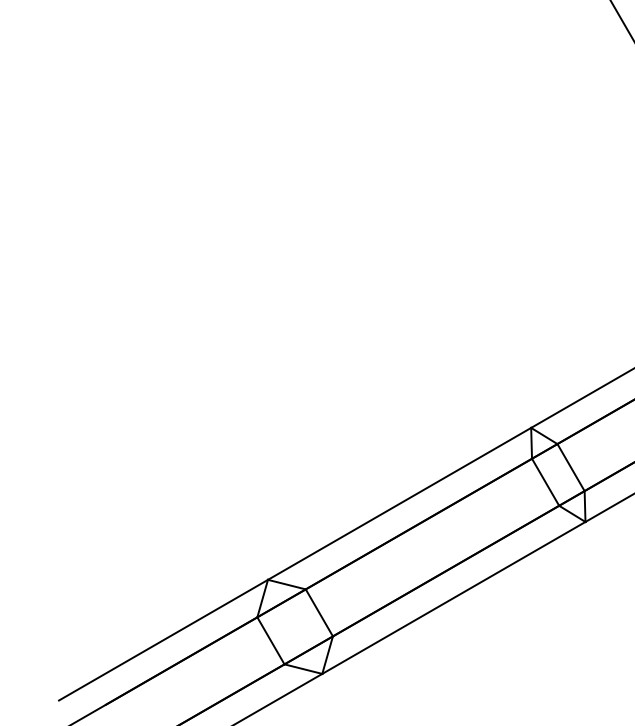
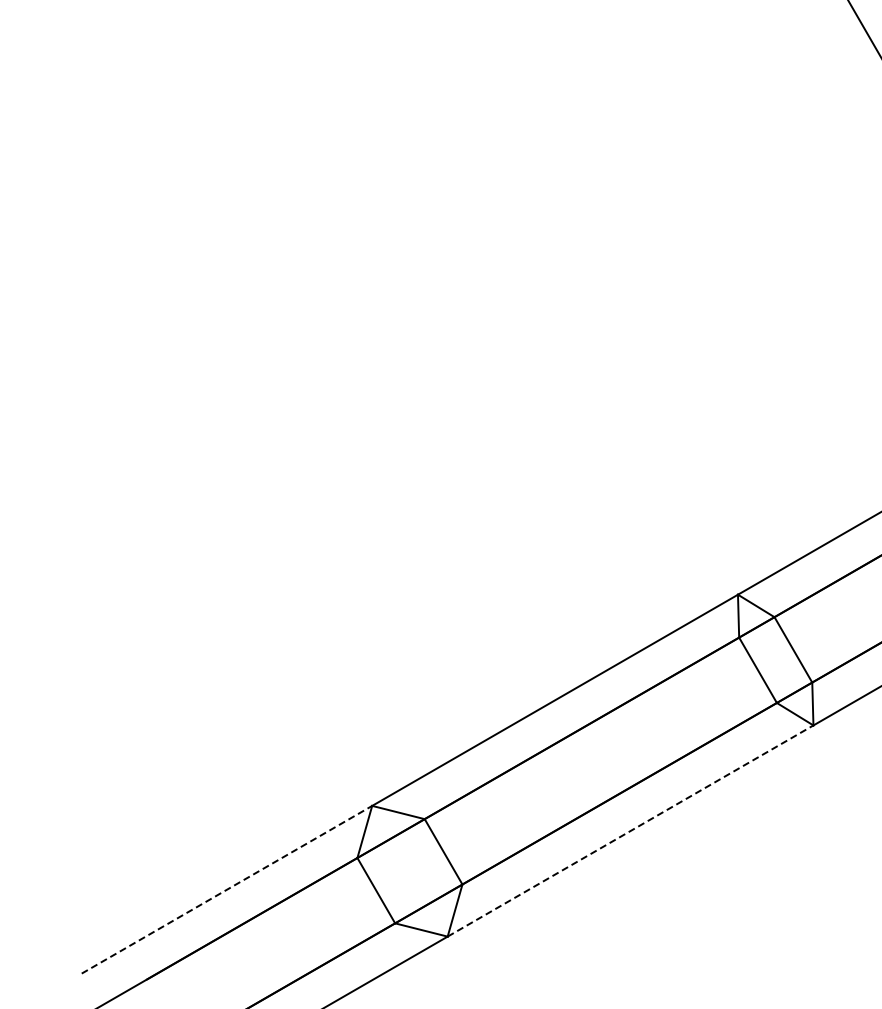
line: (454, 597) -> (631, 830), solid -> dashed
line: (163, 640) -> (226, 889), solid -> dashed

